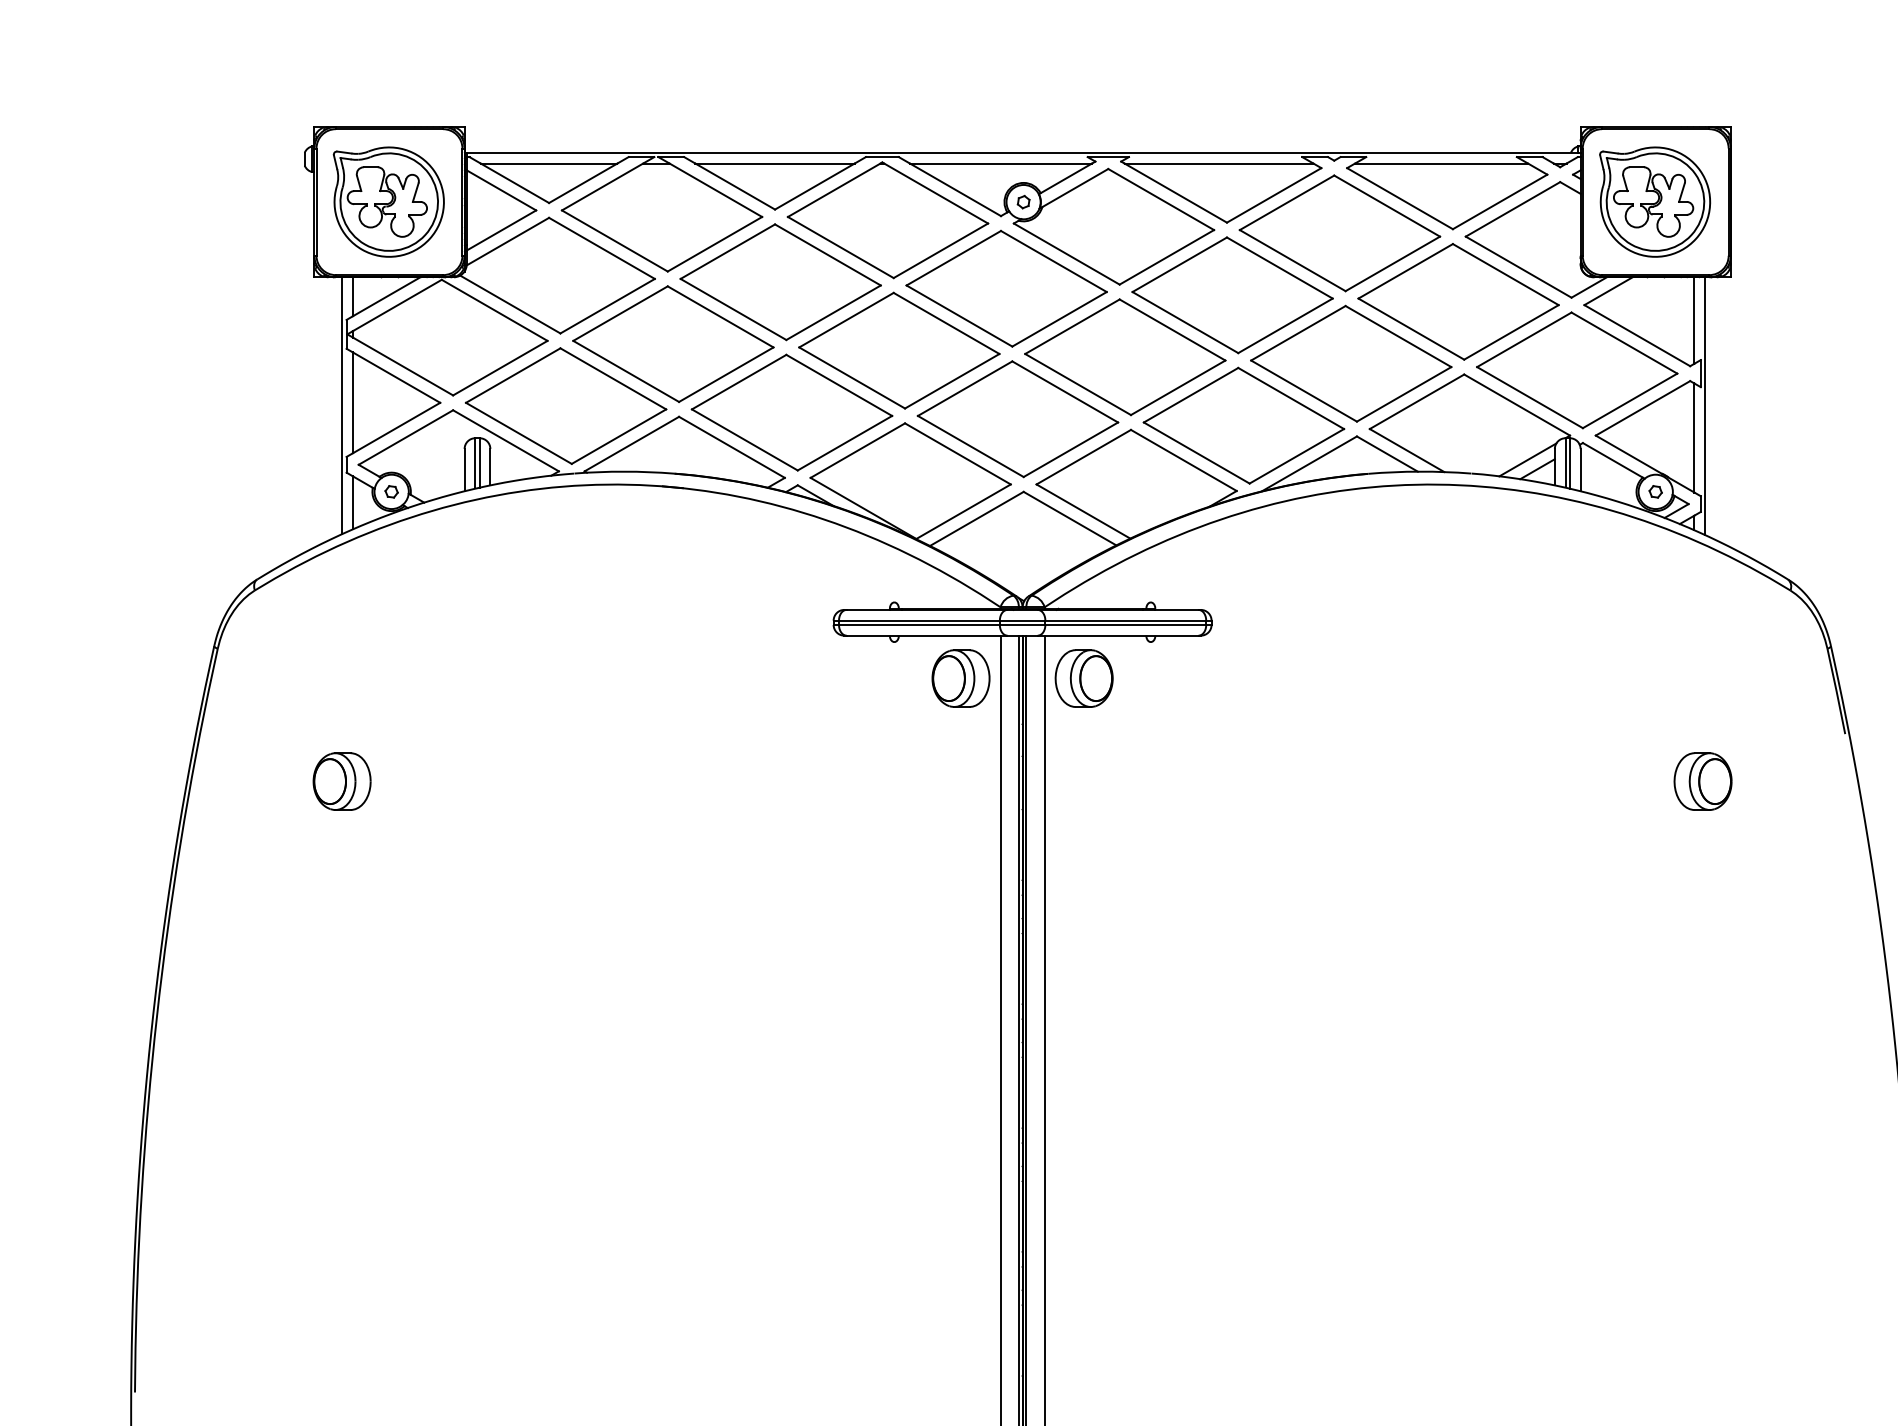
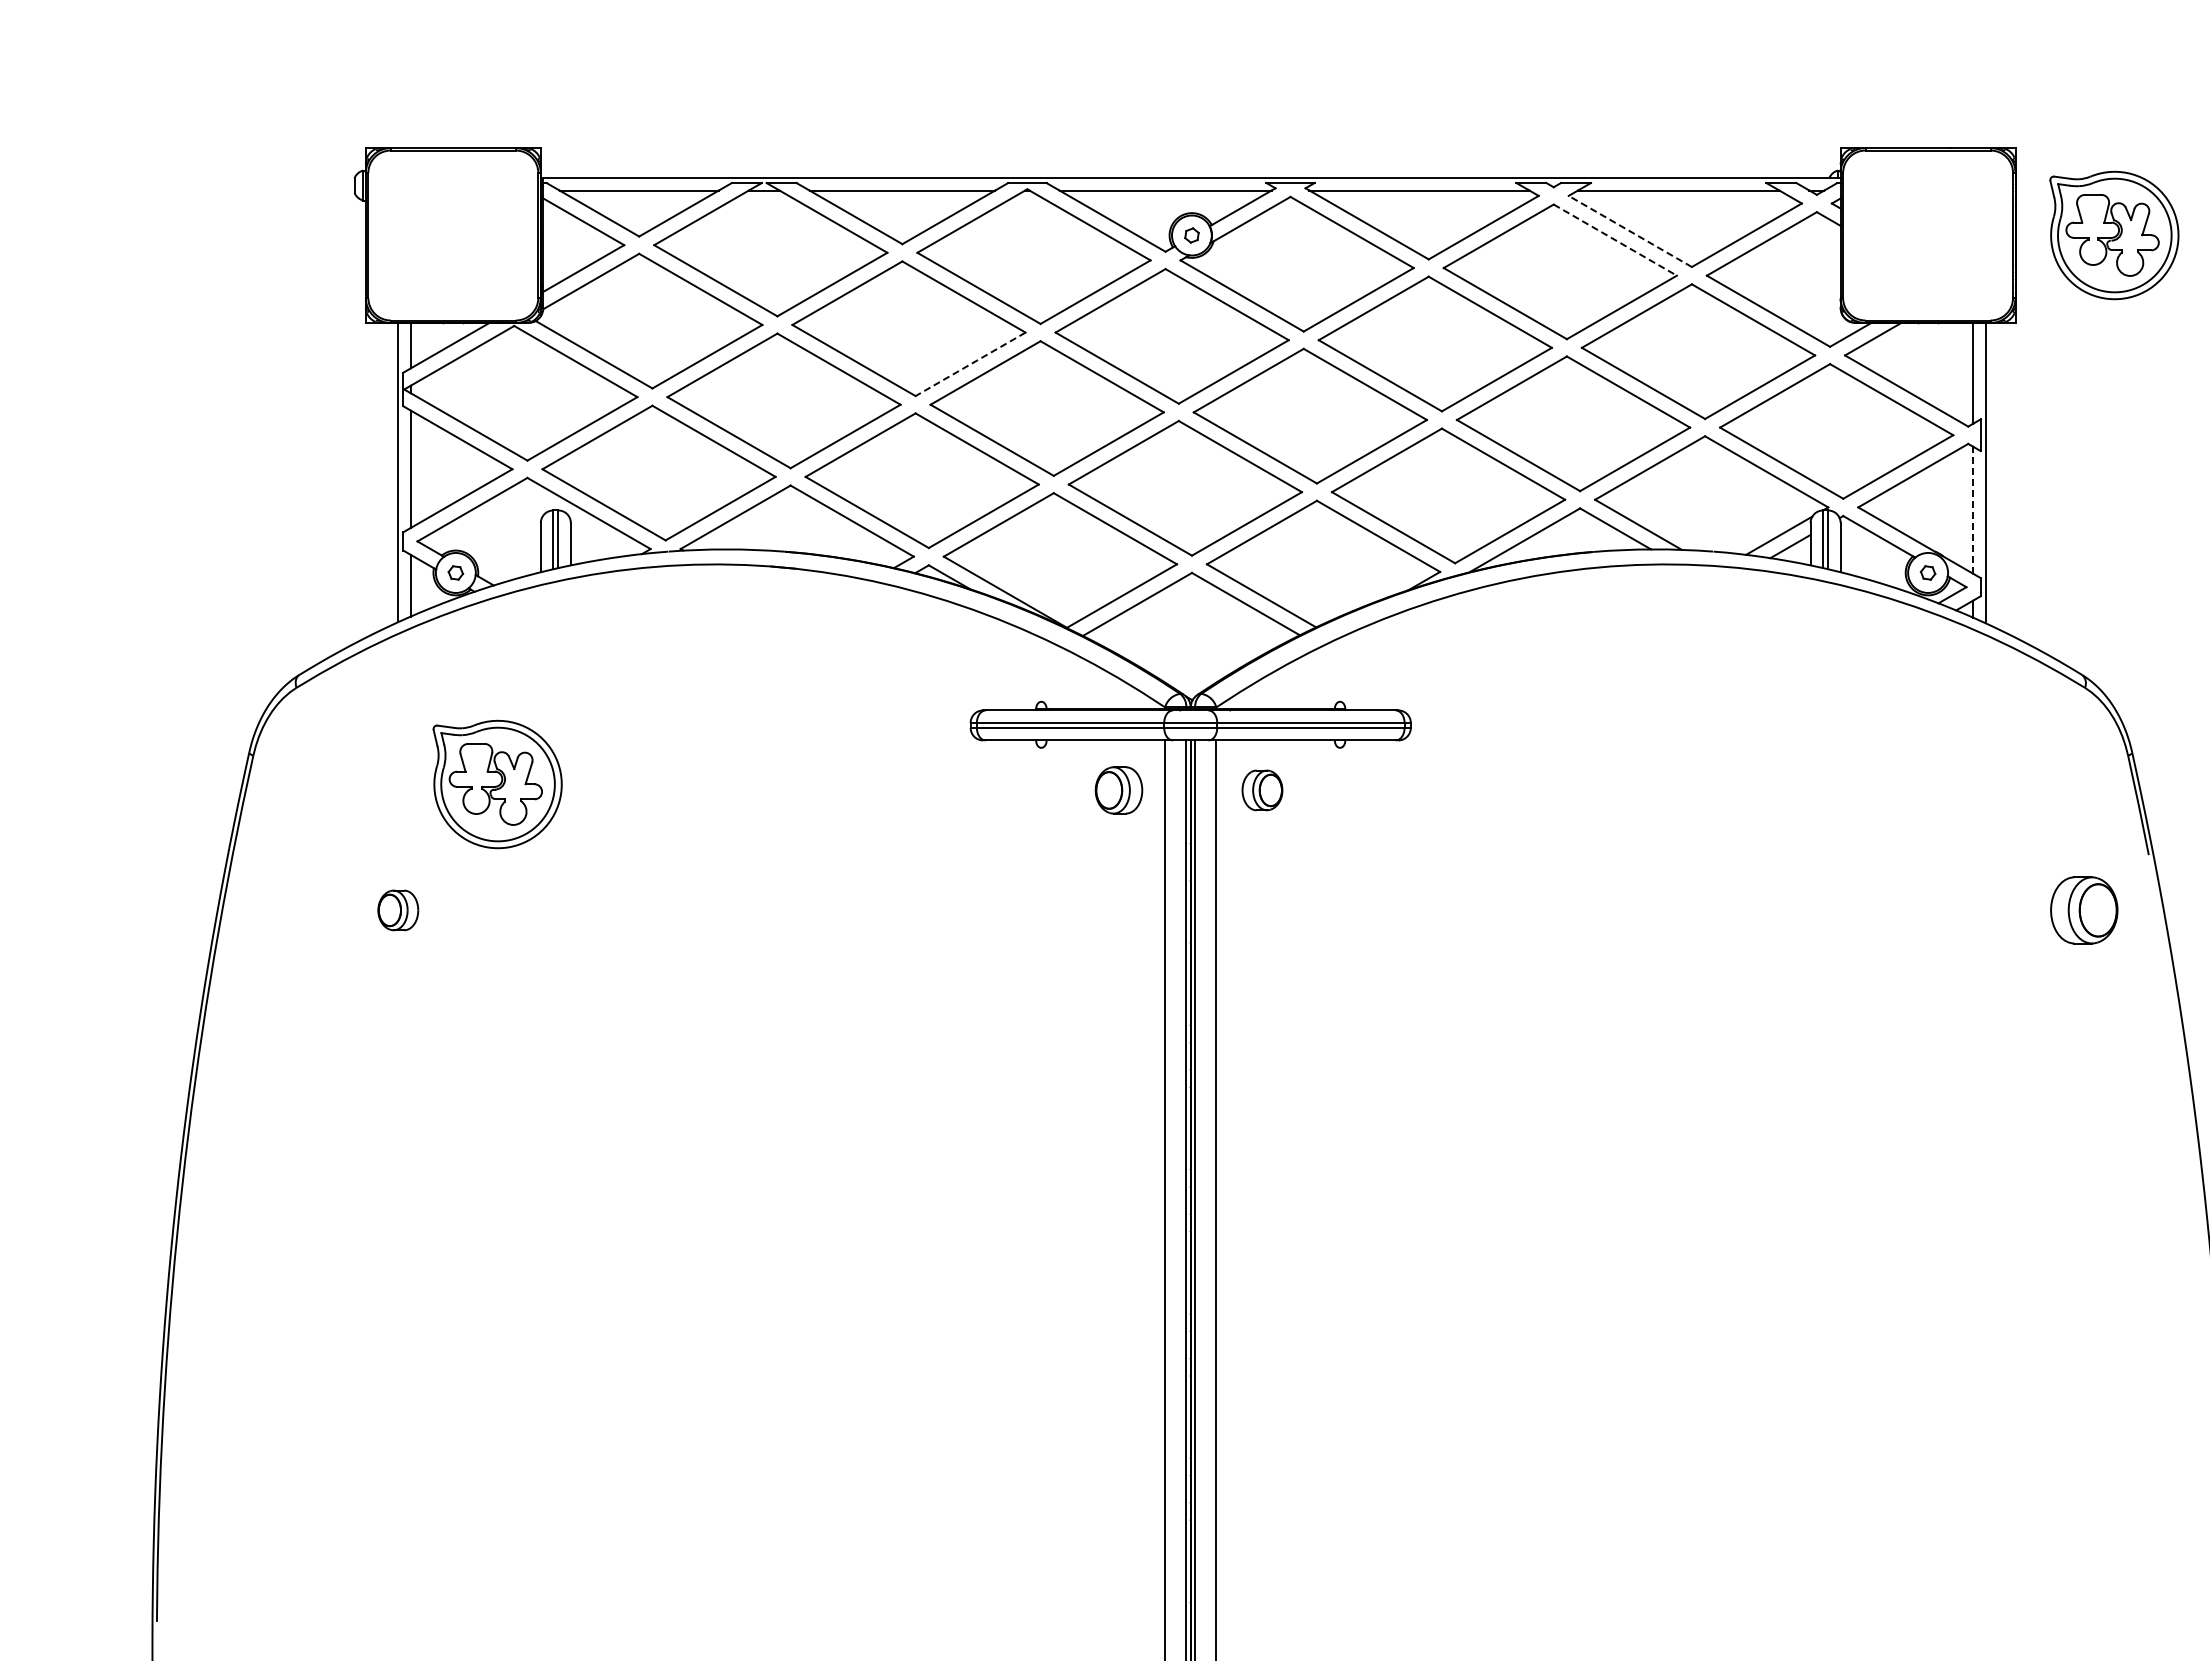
line: (1399, 198) -> (1629, 231), solid -> dashed
part: (388, 202) -> (497, 784), moved
part: (1655, 202) -> (2114, 235), moved
line: (1387, 206) -> (1615, 240), solid -> dashed
line: (833, 312) -> (970, 364), solid -> dashed
line: (1694, 438) -> (1973, 510), solid -> dashed
part: (960, 678) -> (1118, 790), size x0.7
part: (1084, 678) -> (1262, 790), size x0.6
part: (342, 781) -> (398, 910), size x0.6
part: (1703, 781) -> (2084, 910), moved

